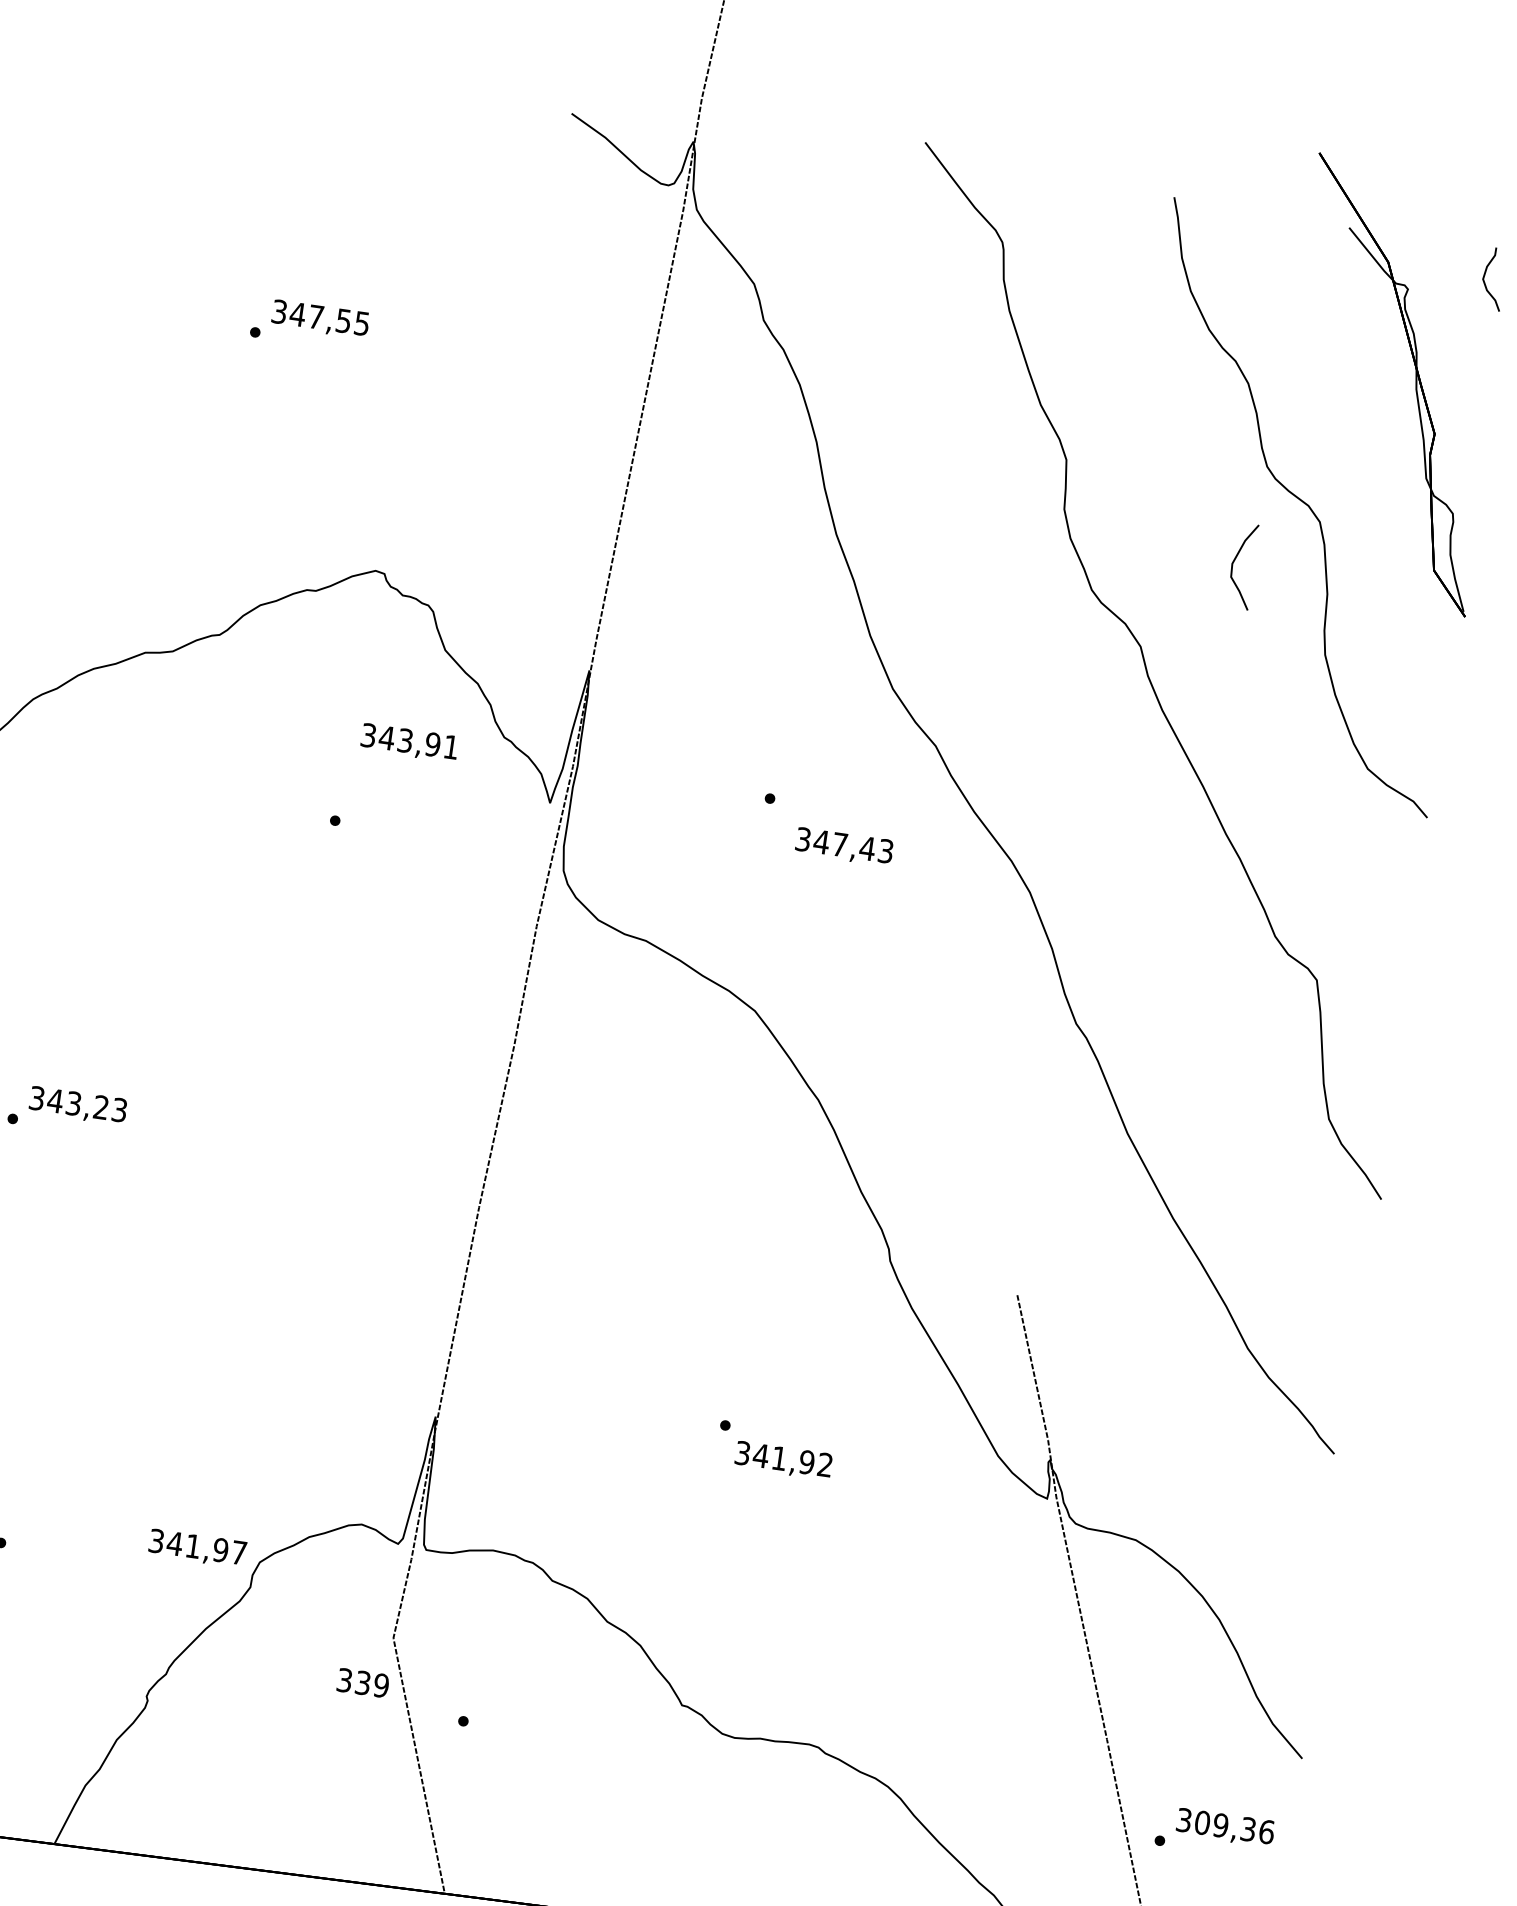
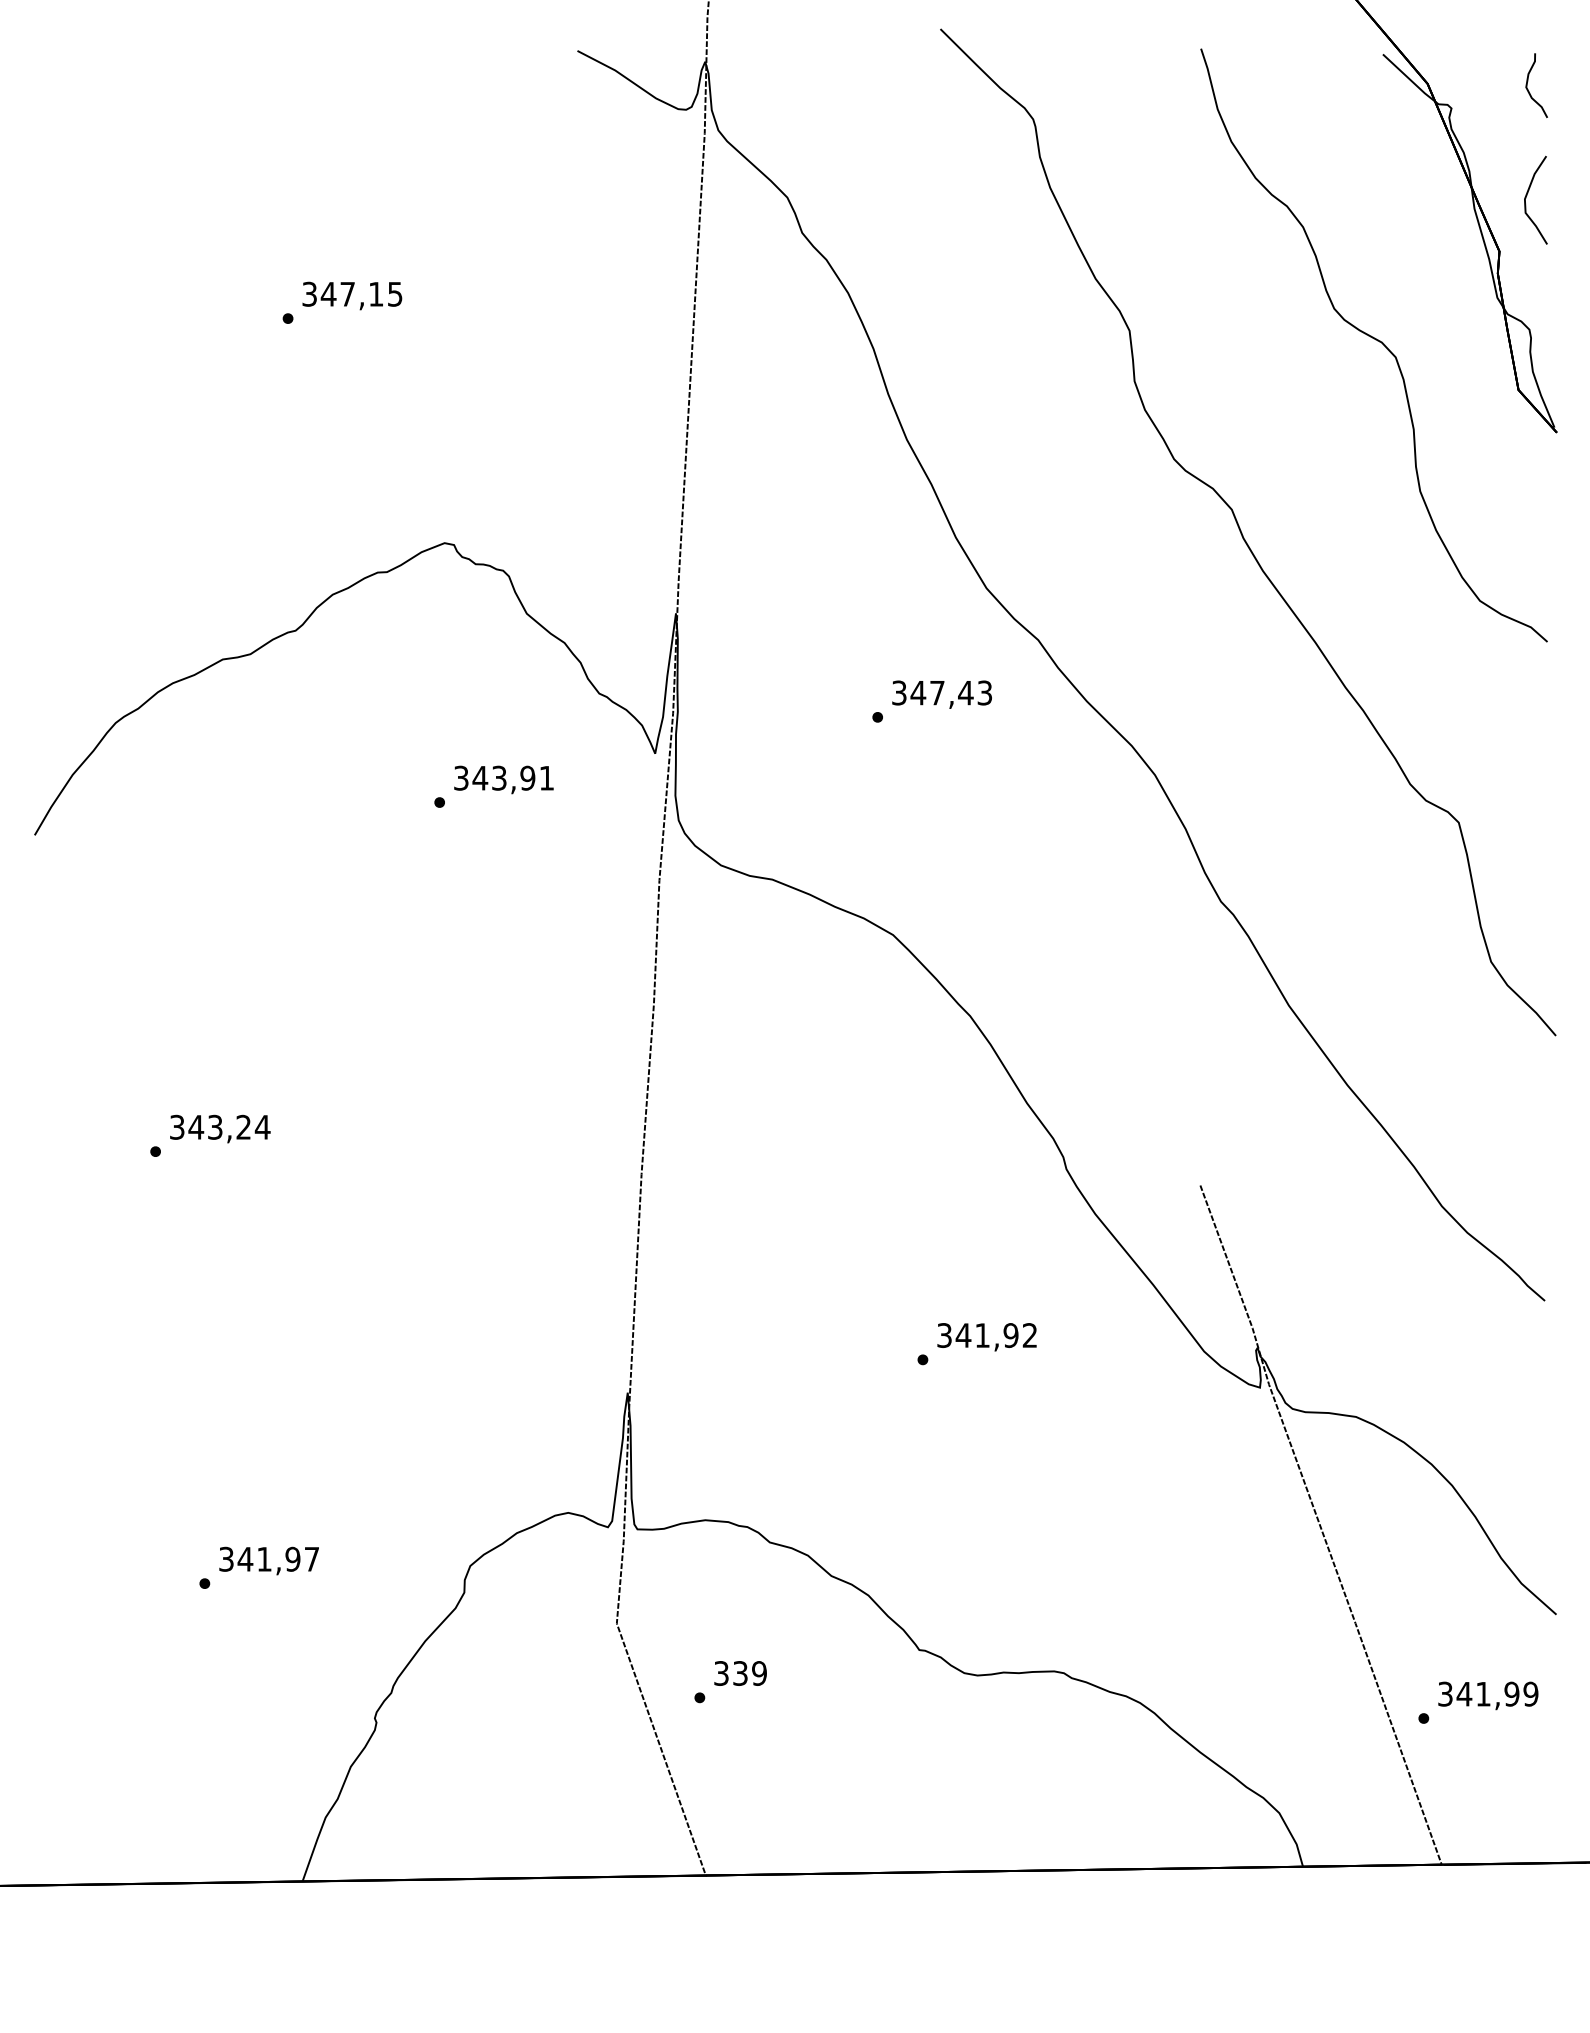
text: (344, 321) -> (376, 294), 347,55 -> 347,15
curve: (1235, 560) -> (1527, 195), moved
text: (409, 742) -> (503, 779), moved
text: (843, 846) -> (941, 694), moved
text: (119, 1109) -> (262, 1126), 343,23 -> 343,24
text: (782, 1460) -> (986, 1337), moved
text: (197, 1548) -> (268, 1560), moved
text: (363, 1683) -> (740, 1673), moved
text: (1234, 1826) -> (1497, 1693), 309,36 -> 341,99

